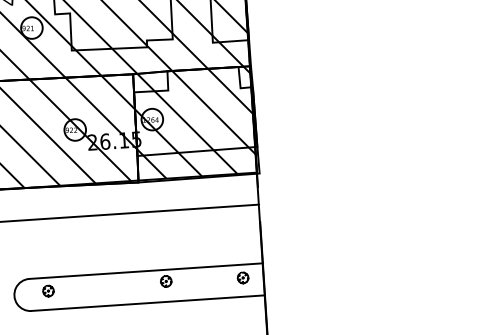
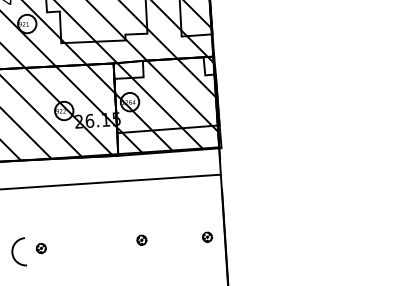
line: (145, 271) -> (124, 231), removed
line: (147, 302) -> (125, 258), removed

